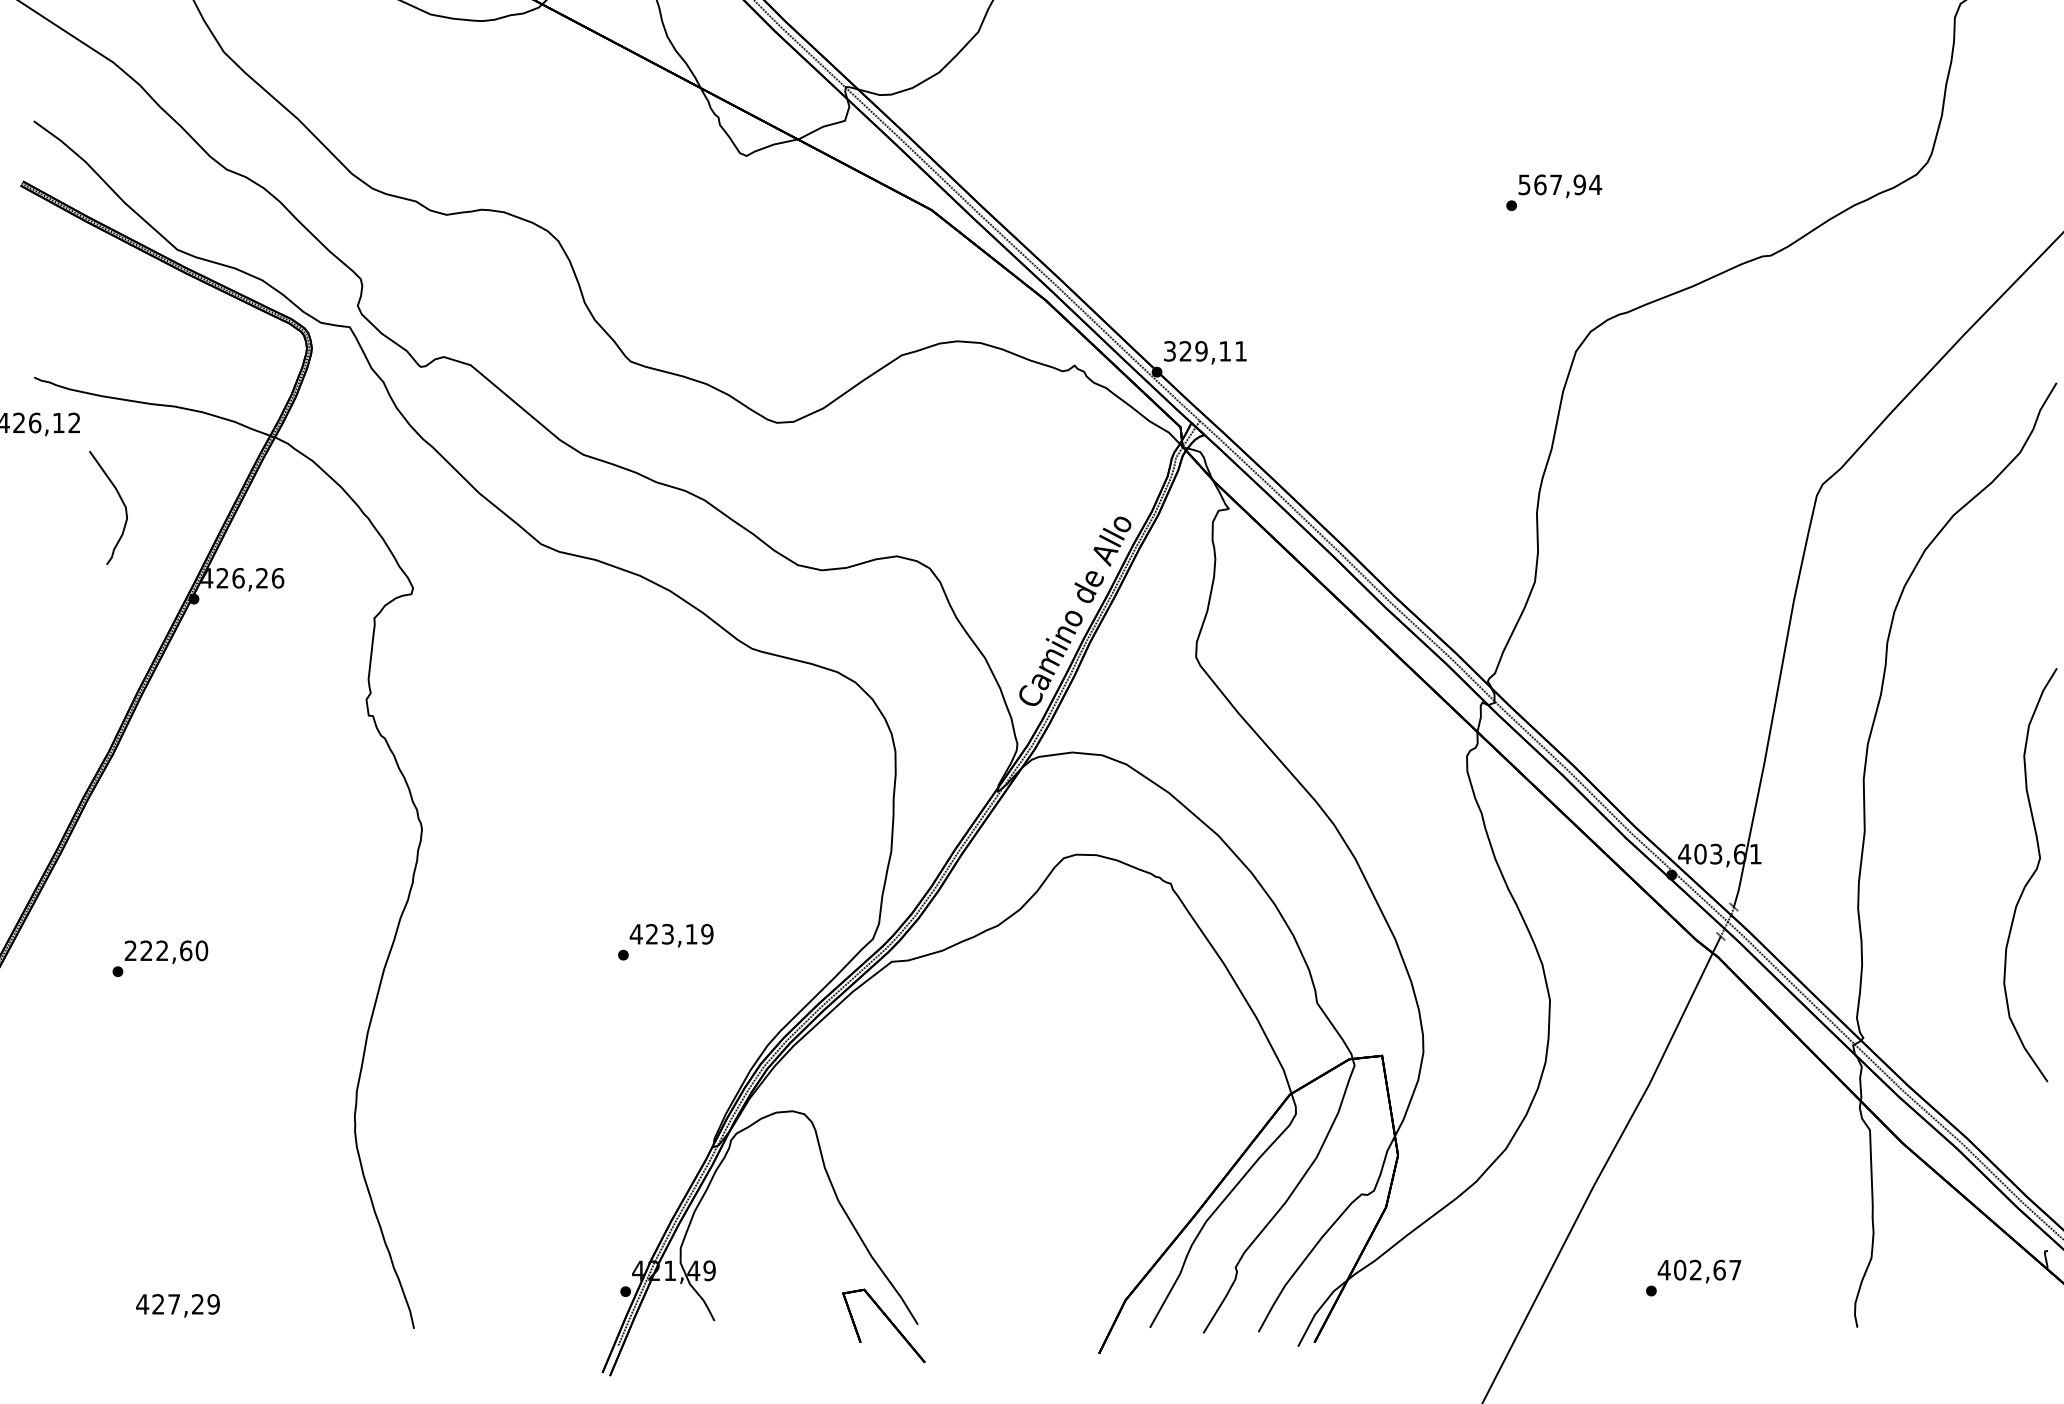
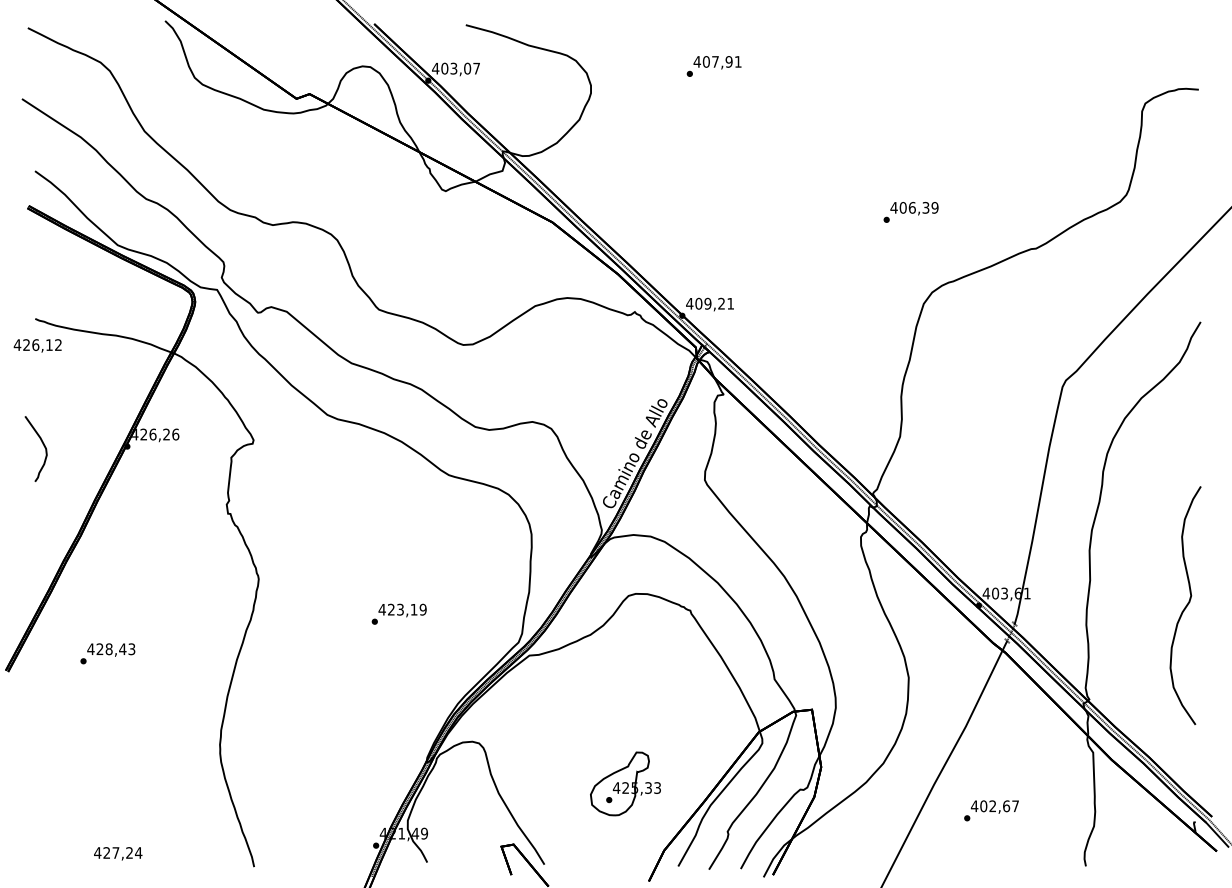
text: (1559, 184) -> (914, 207), 567,94 -> 406,39
text: (1197, 350) -> (705, 303), 329,11 -> 409,21
curve: (119, 500) -> (42, 444), moved
text: (664, 940) -> (398, 613), moved
text: (166, 951) -> (111, 649), 222,60 -> 428,43
part: (1058, 1183) -> (625, 783), added
text: (1693, 1277) -> (991, 810), moved
text: (213, 1303) -> (138, 852), 427,29 -> 427,24

